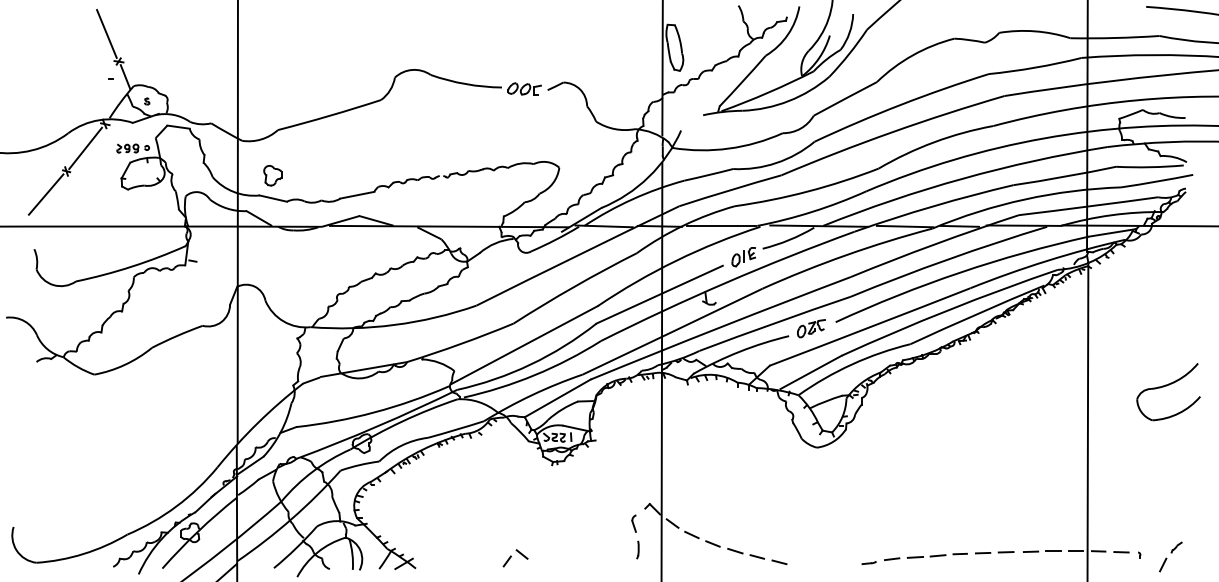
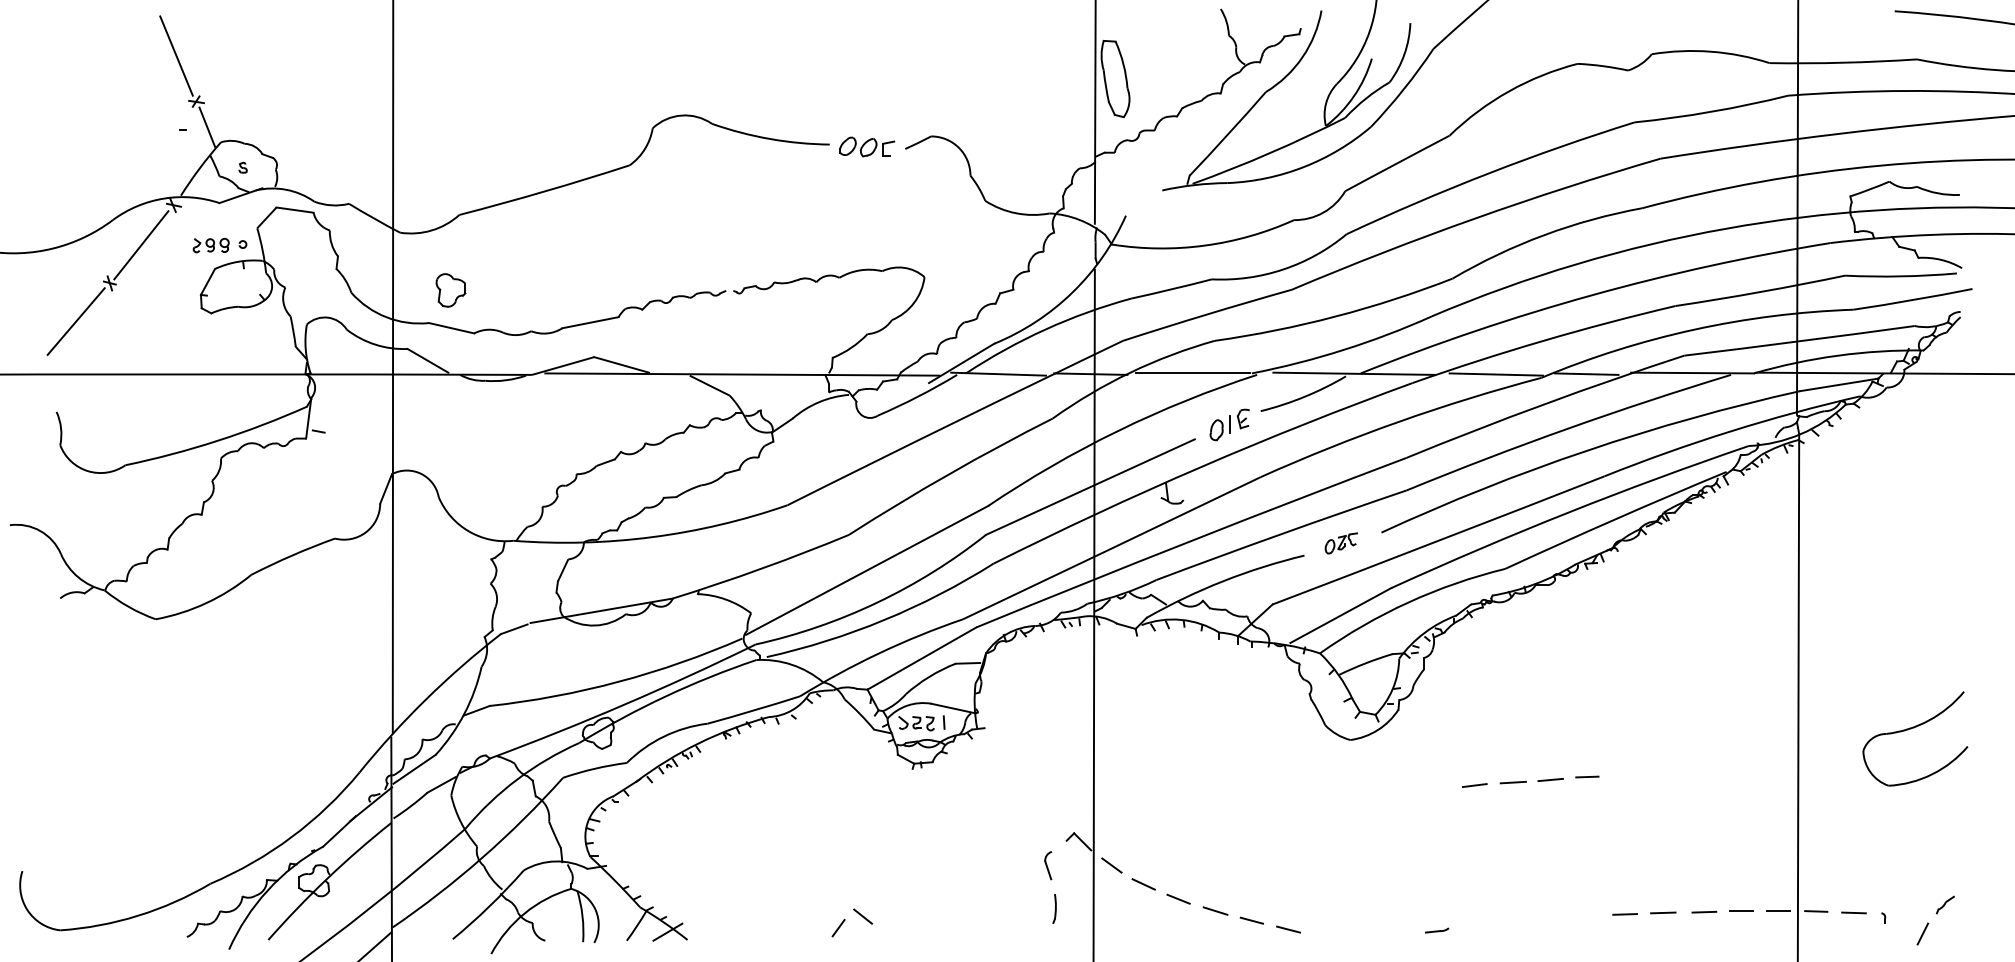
part: (811, 328) -> (1341, 542), size x0.7
part: (1166, 386) -> (1911, 729), moved
part: (925, 556) -> (1529, 781), moved

